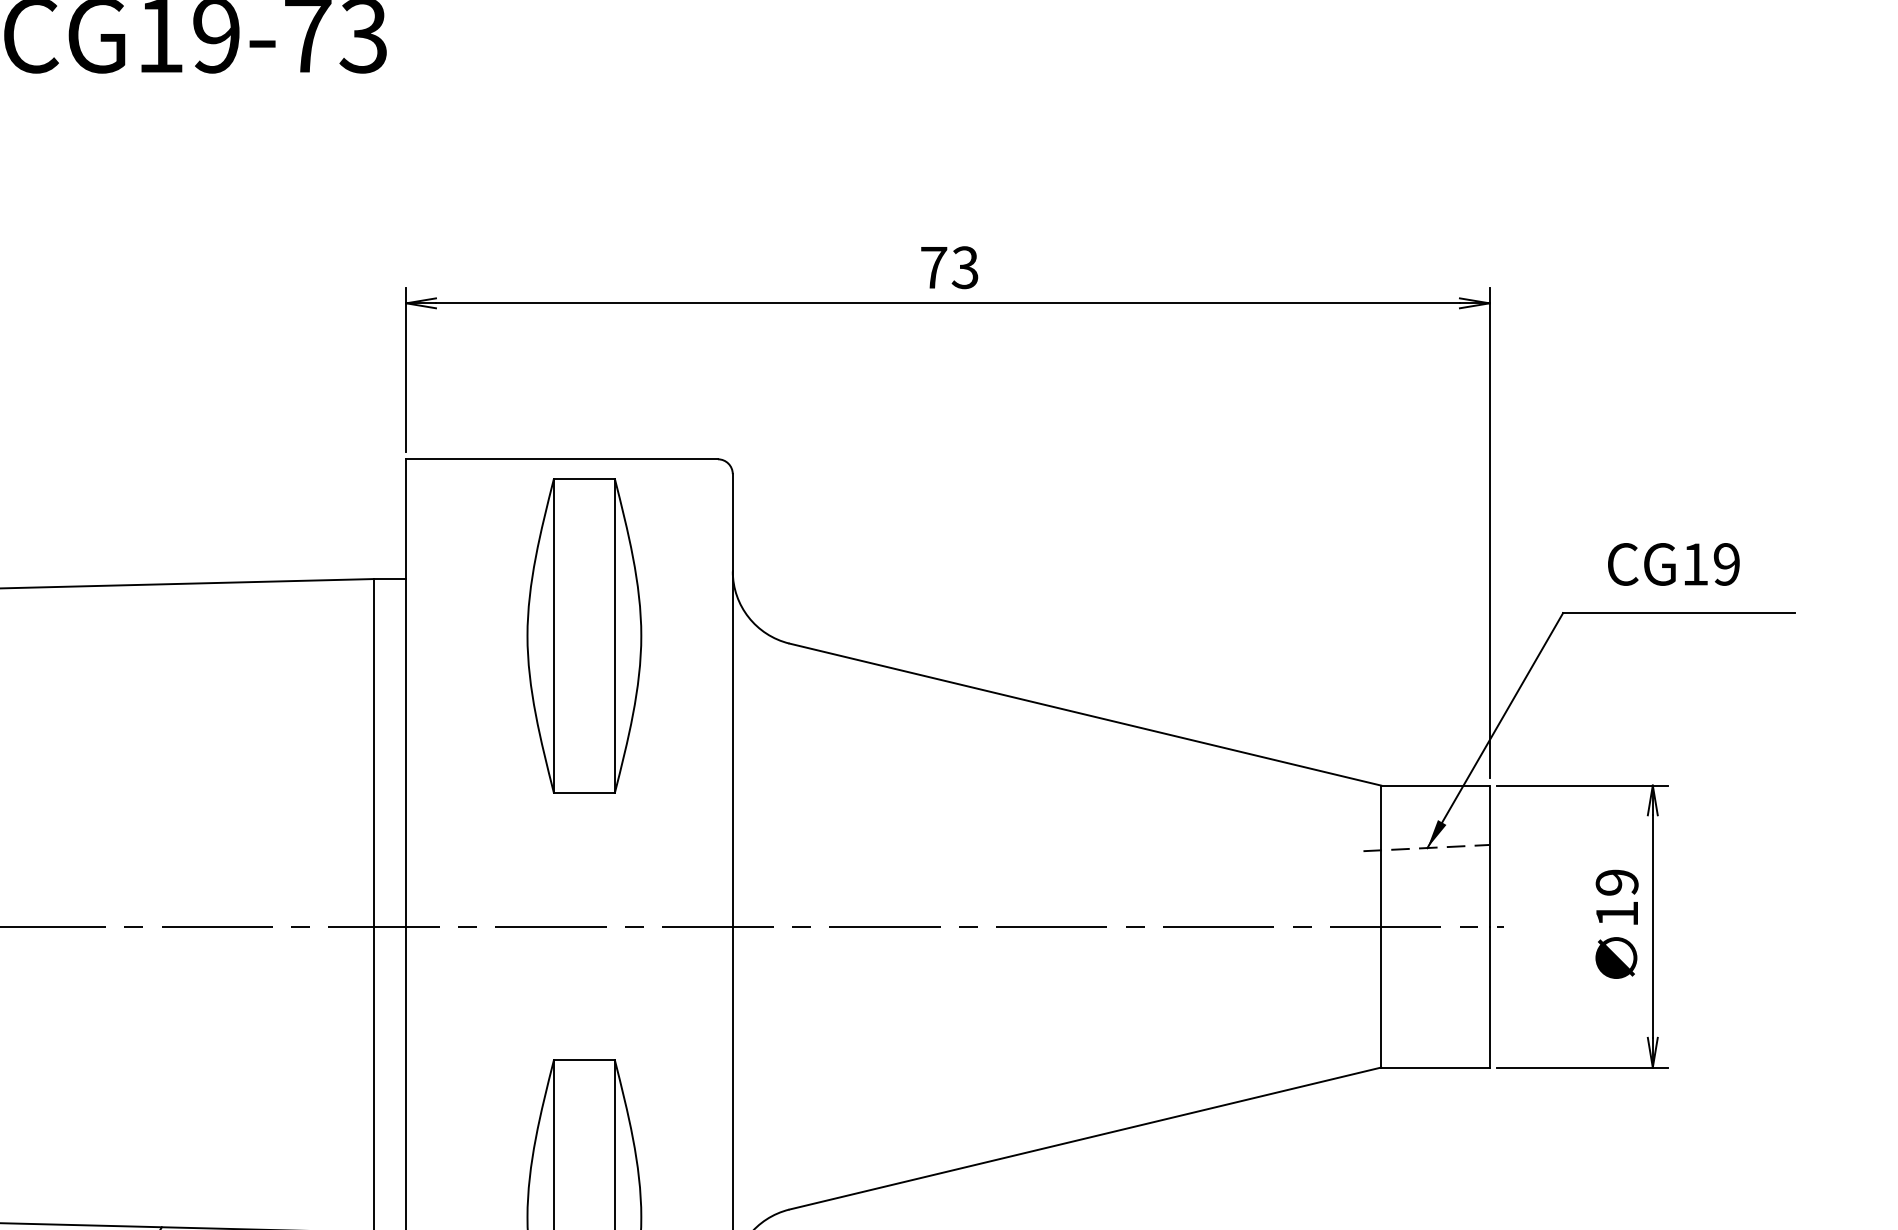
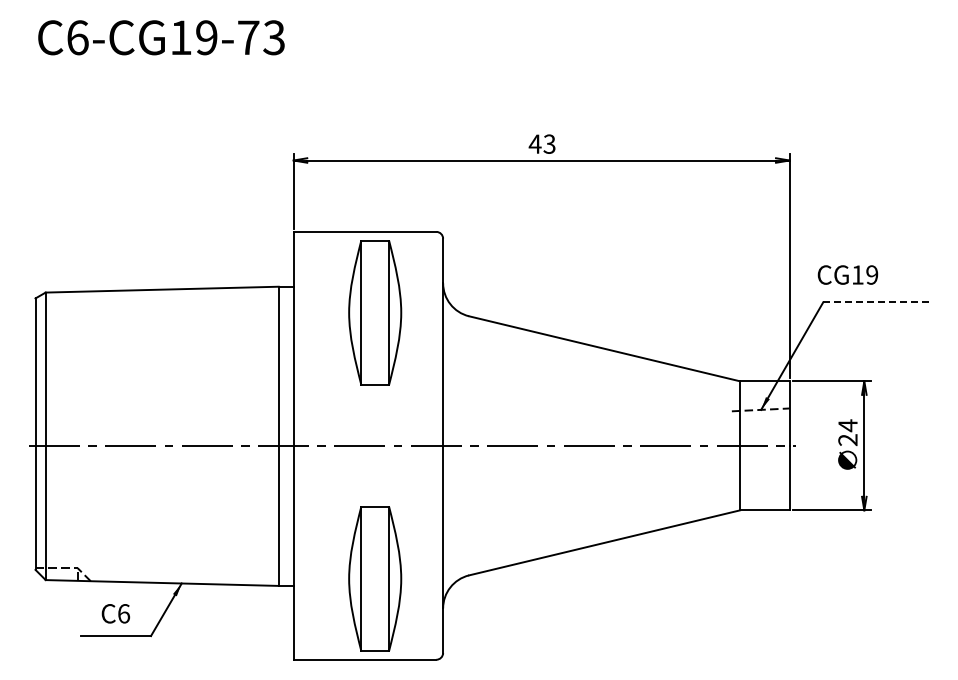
text: (932, 266) -> (534, 143), 73 -> 43
text: (1672, 563) -> (847, 274), moved
line: (1679, 613) -> (876, 302), solid -> dashed
text: (1616, 897) -> (847, 432), 19 -> 24

